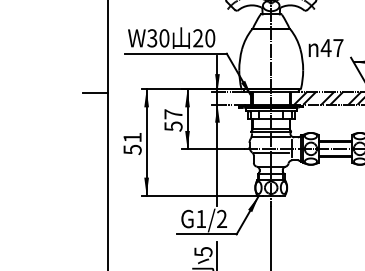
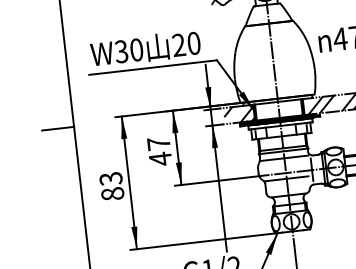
hatch: (239, 98) -> (239, 114), added
text: (173, 126) -> (160, 159), 57 -> 47
text: (132, 143) -> (111, 186), 51 -> 83

